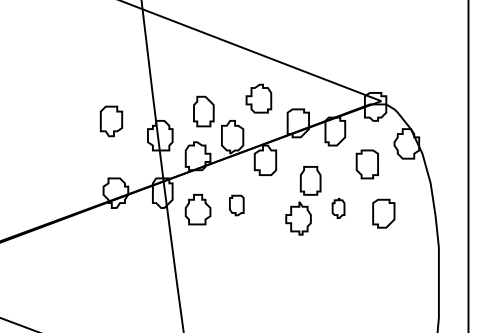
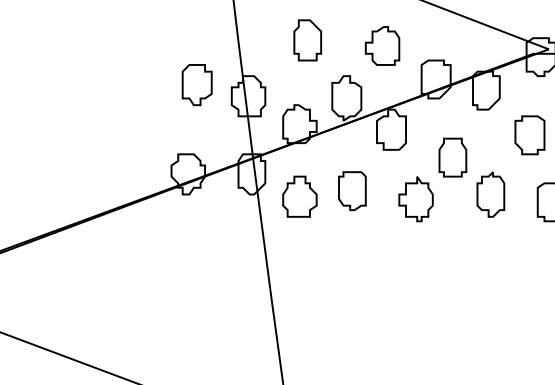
part: (203, 111) -> (307, 40), moved
part: (111, 121) -> (197, 85), moved
part: (236, 205) -> (352, 191), size x1.43
part: (338, 208) -> (490, 195), size x1.67
part: (298, 218) -> (415, 199), moved

